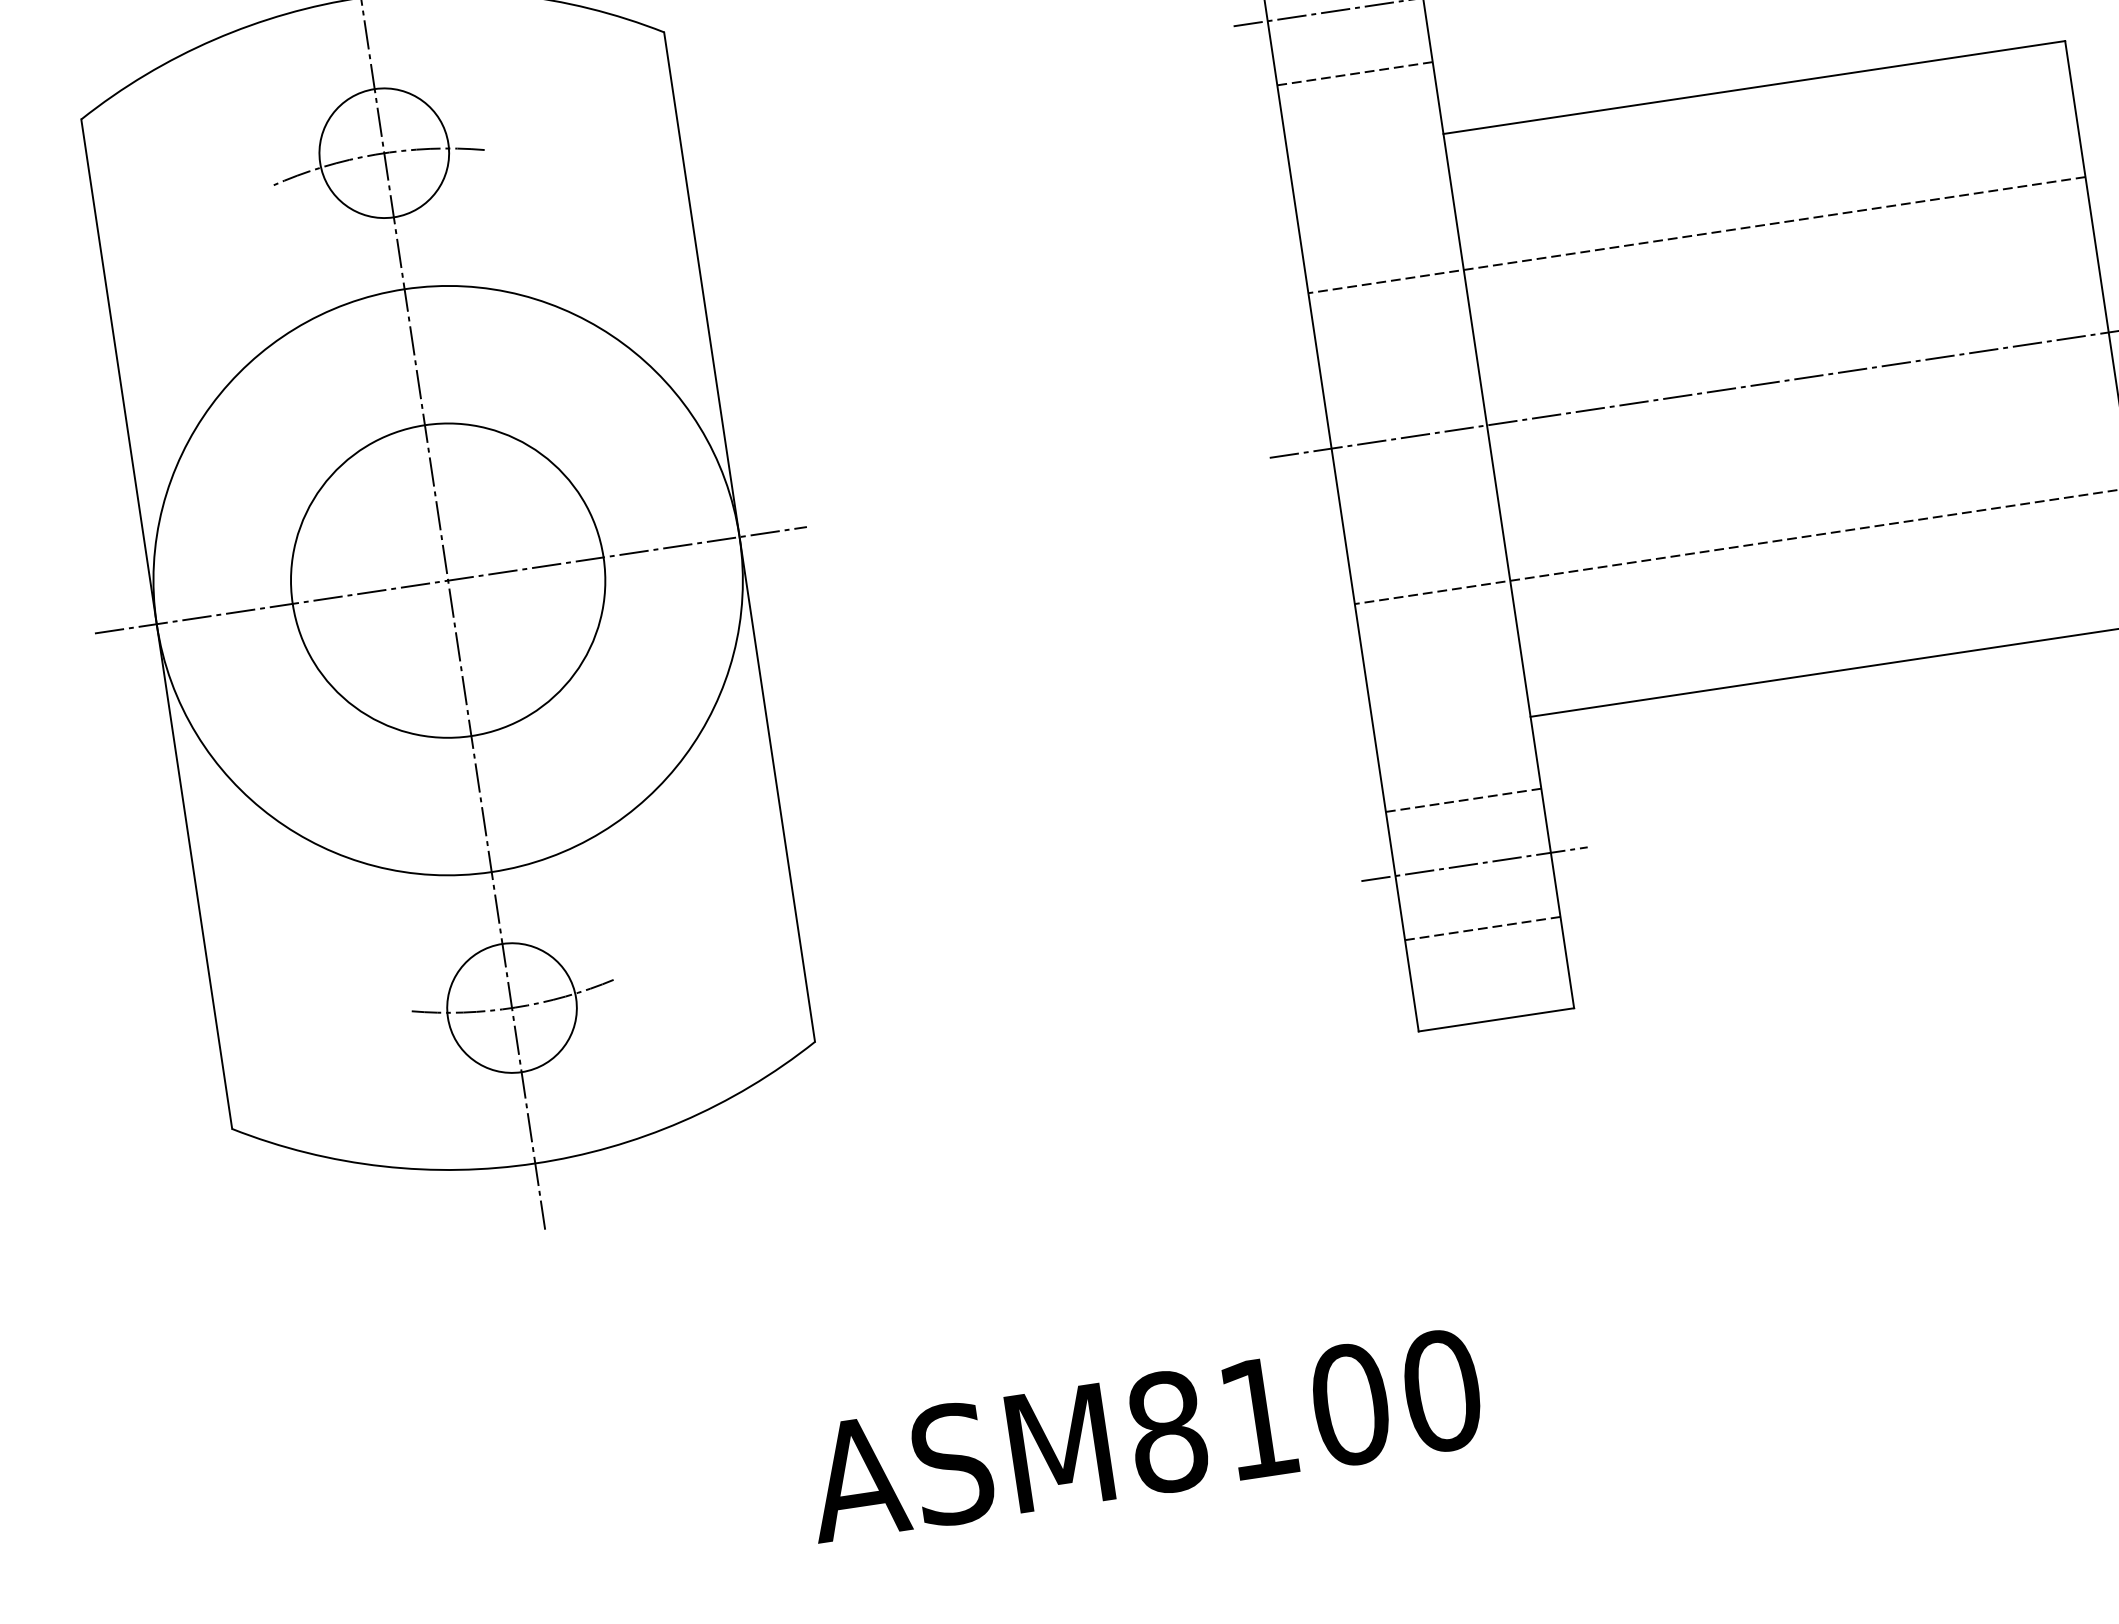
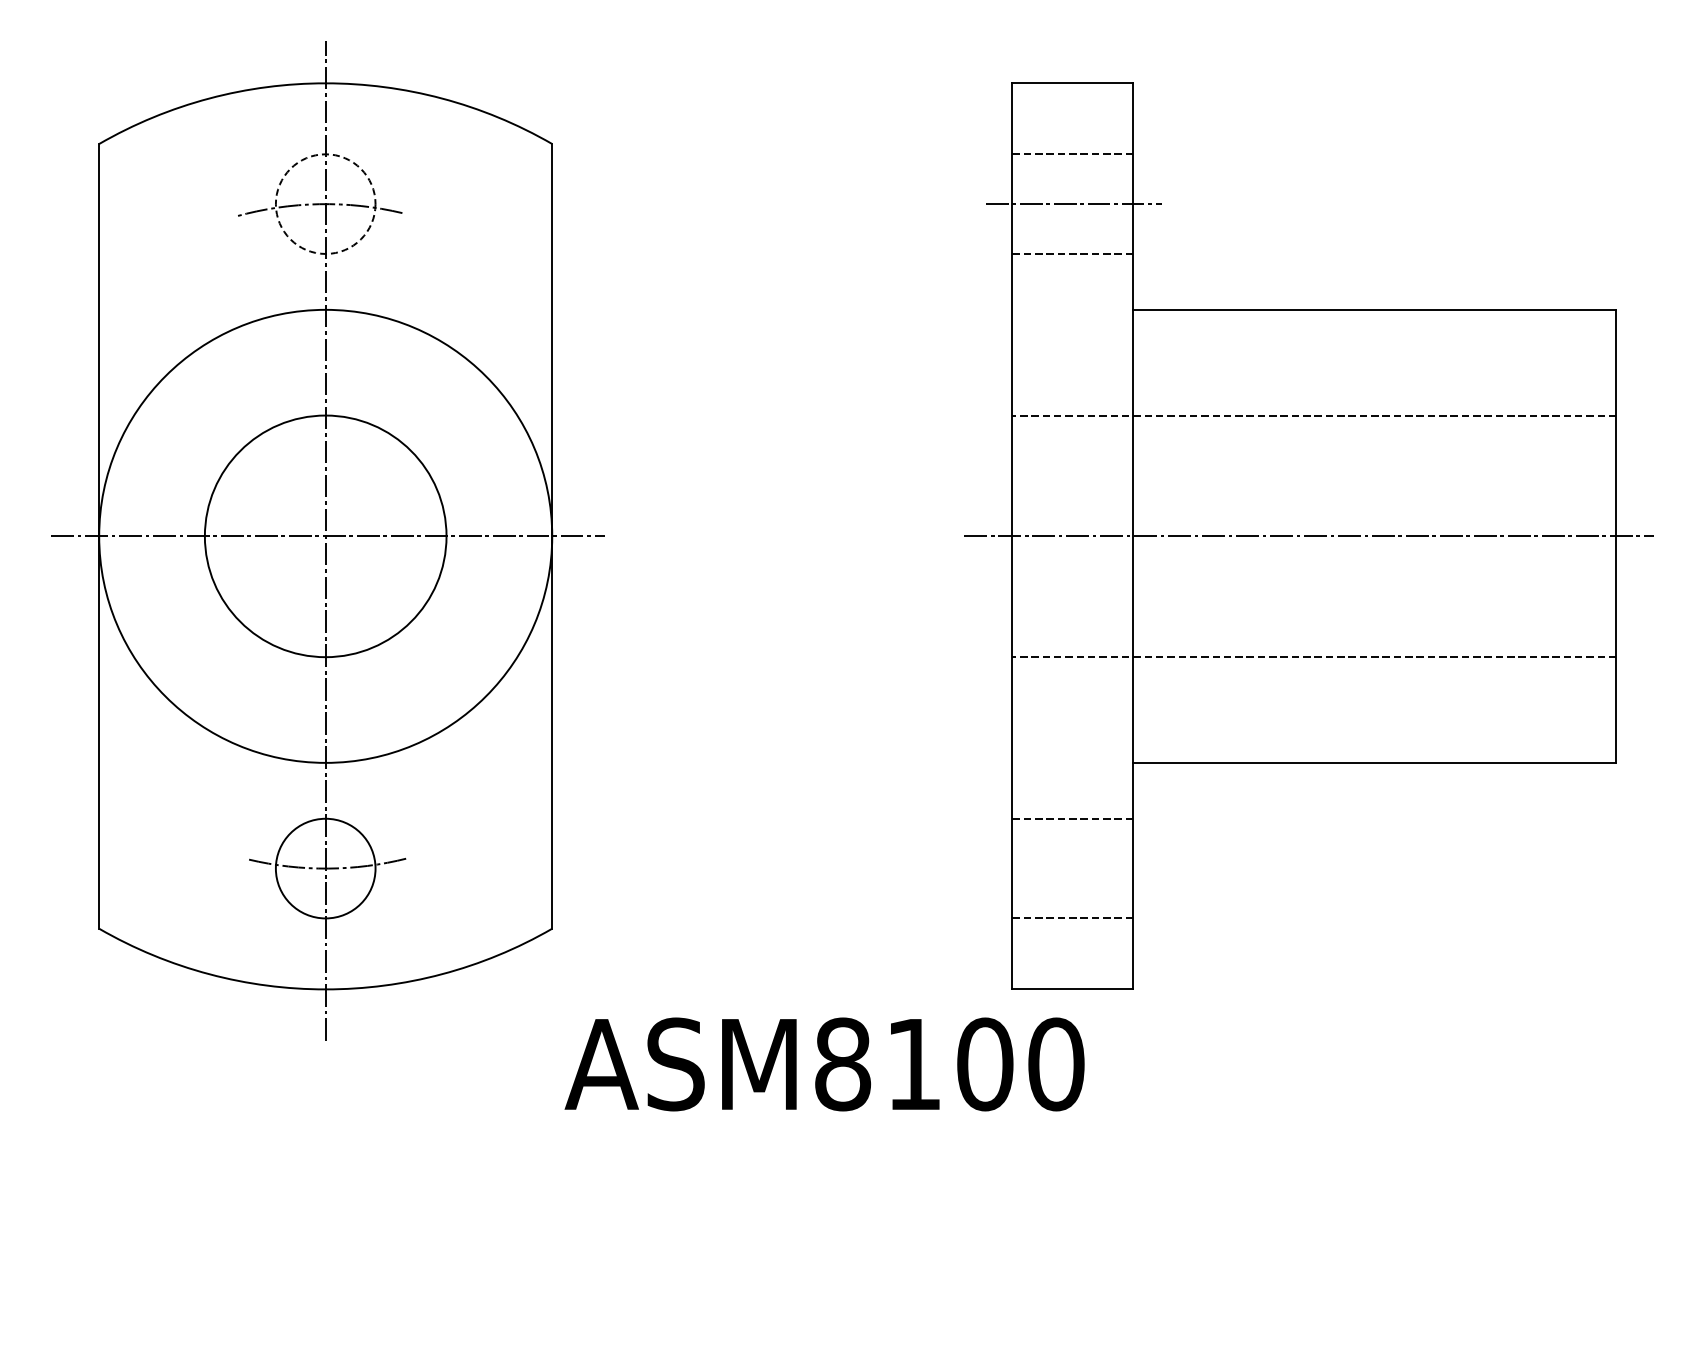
circle: (383, 152) -> (325, 203), solid -> dashed
line: (1474, 864) -> (1073, 868), removed
text: (1143, 1435) -> (824, 1064), moved

